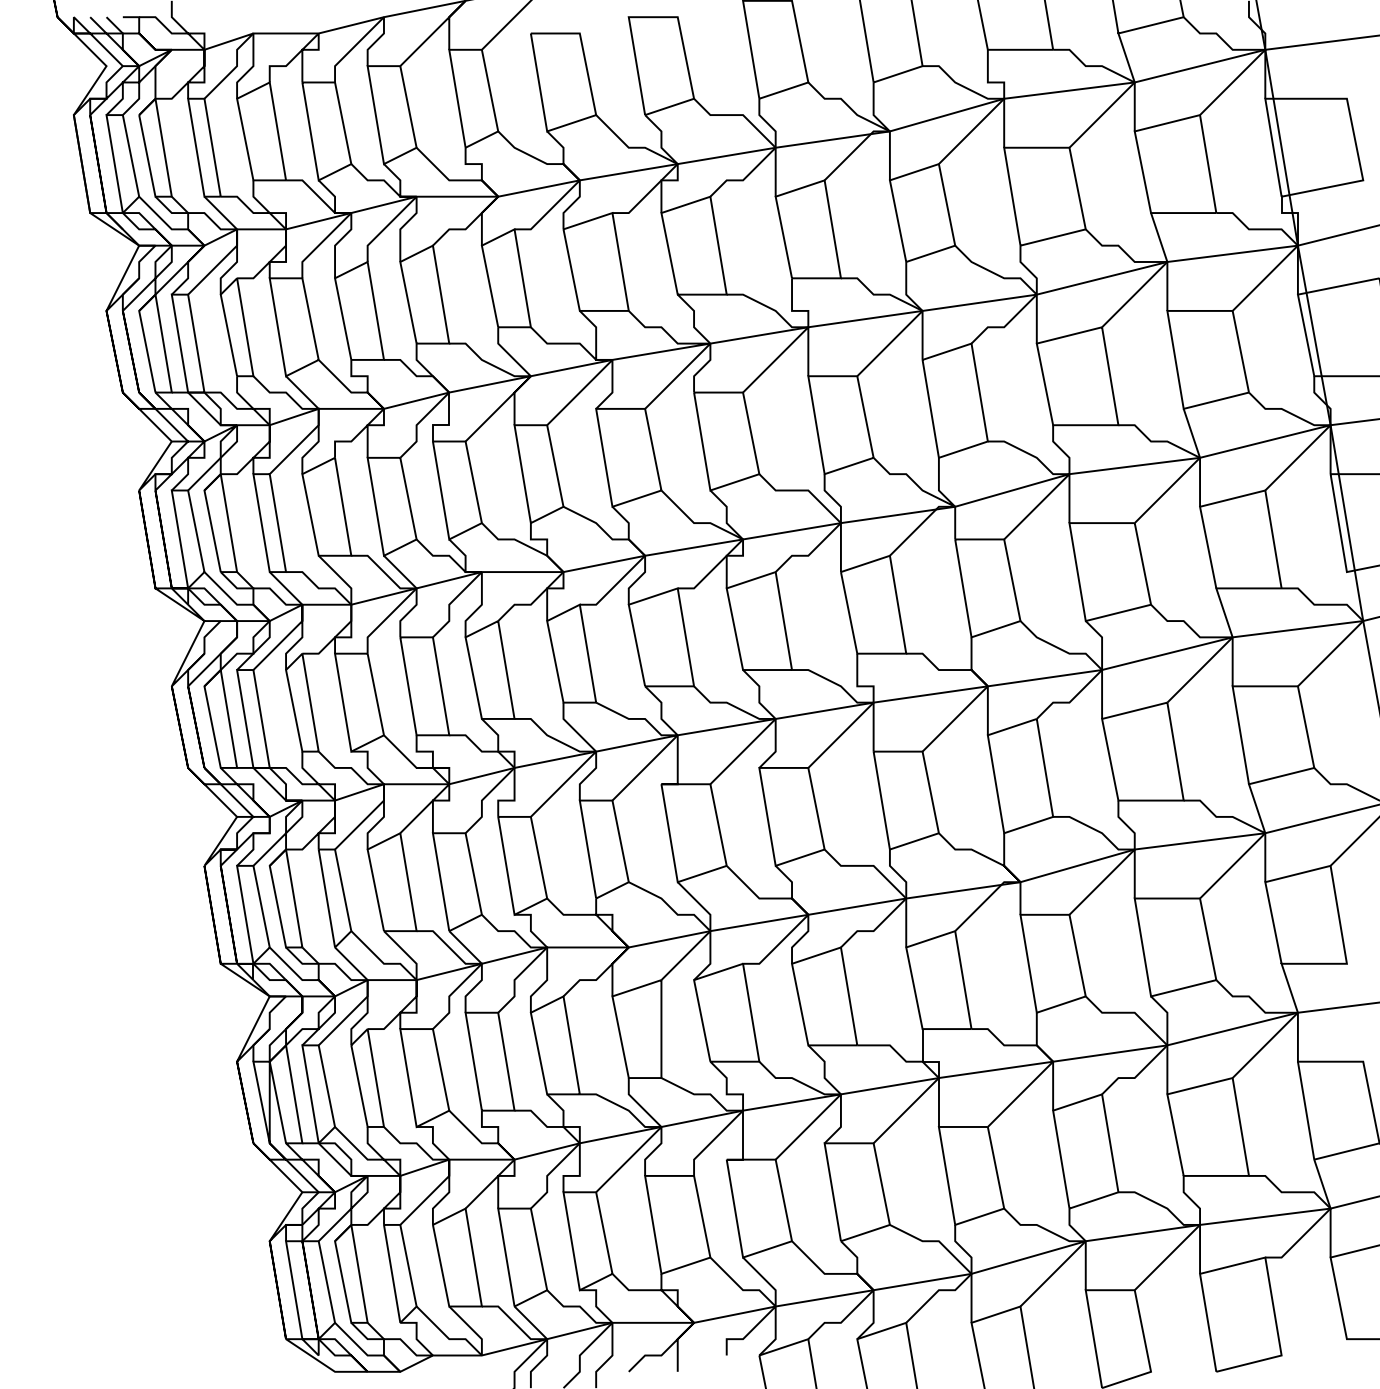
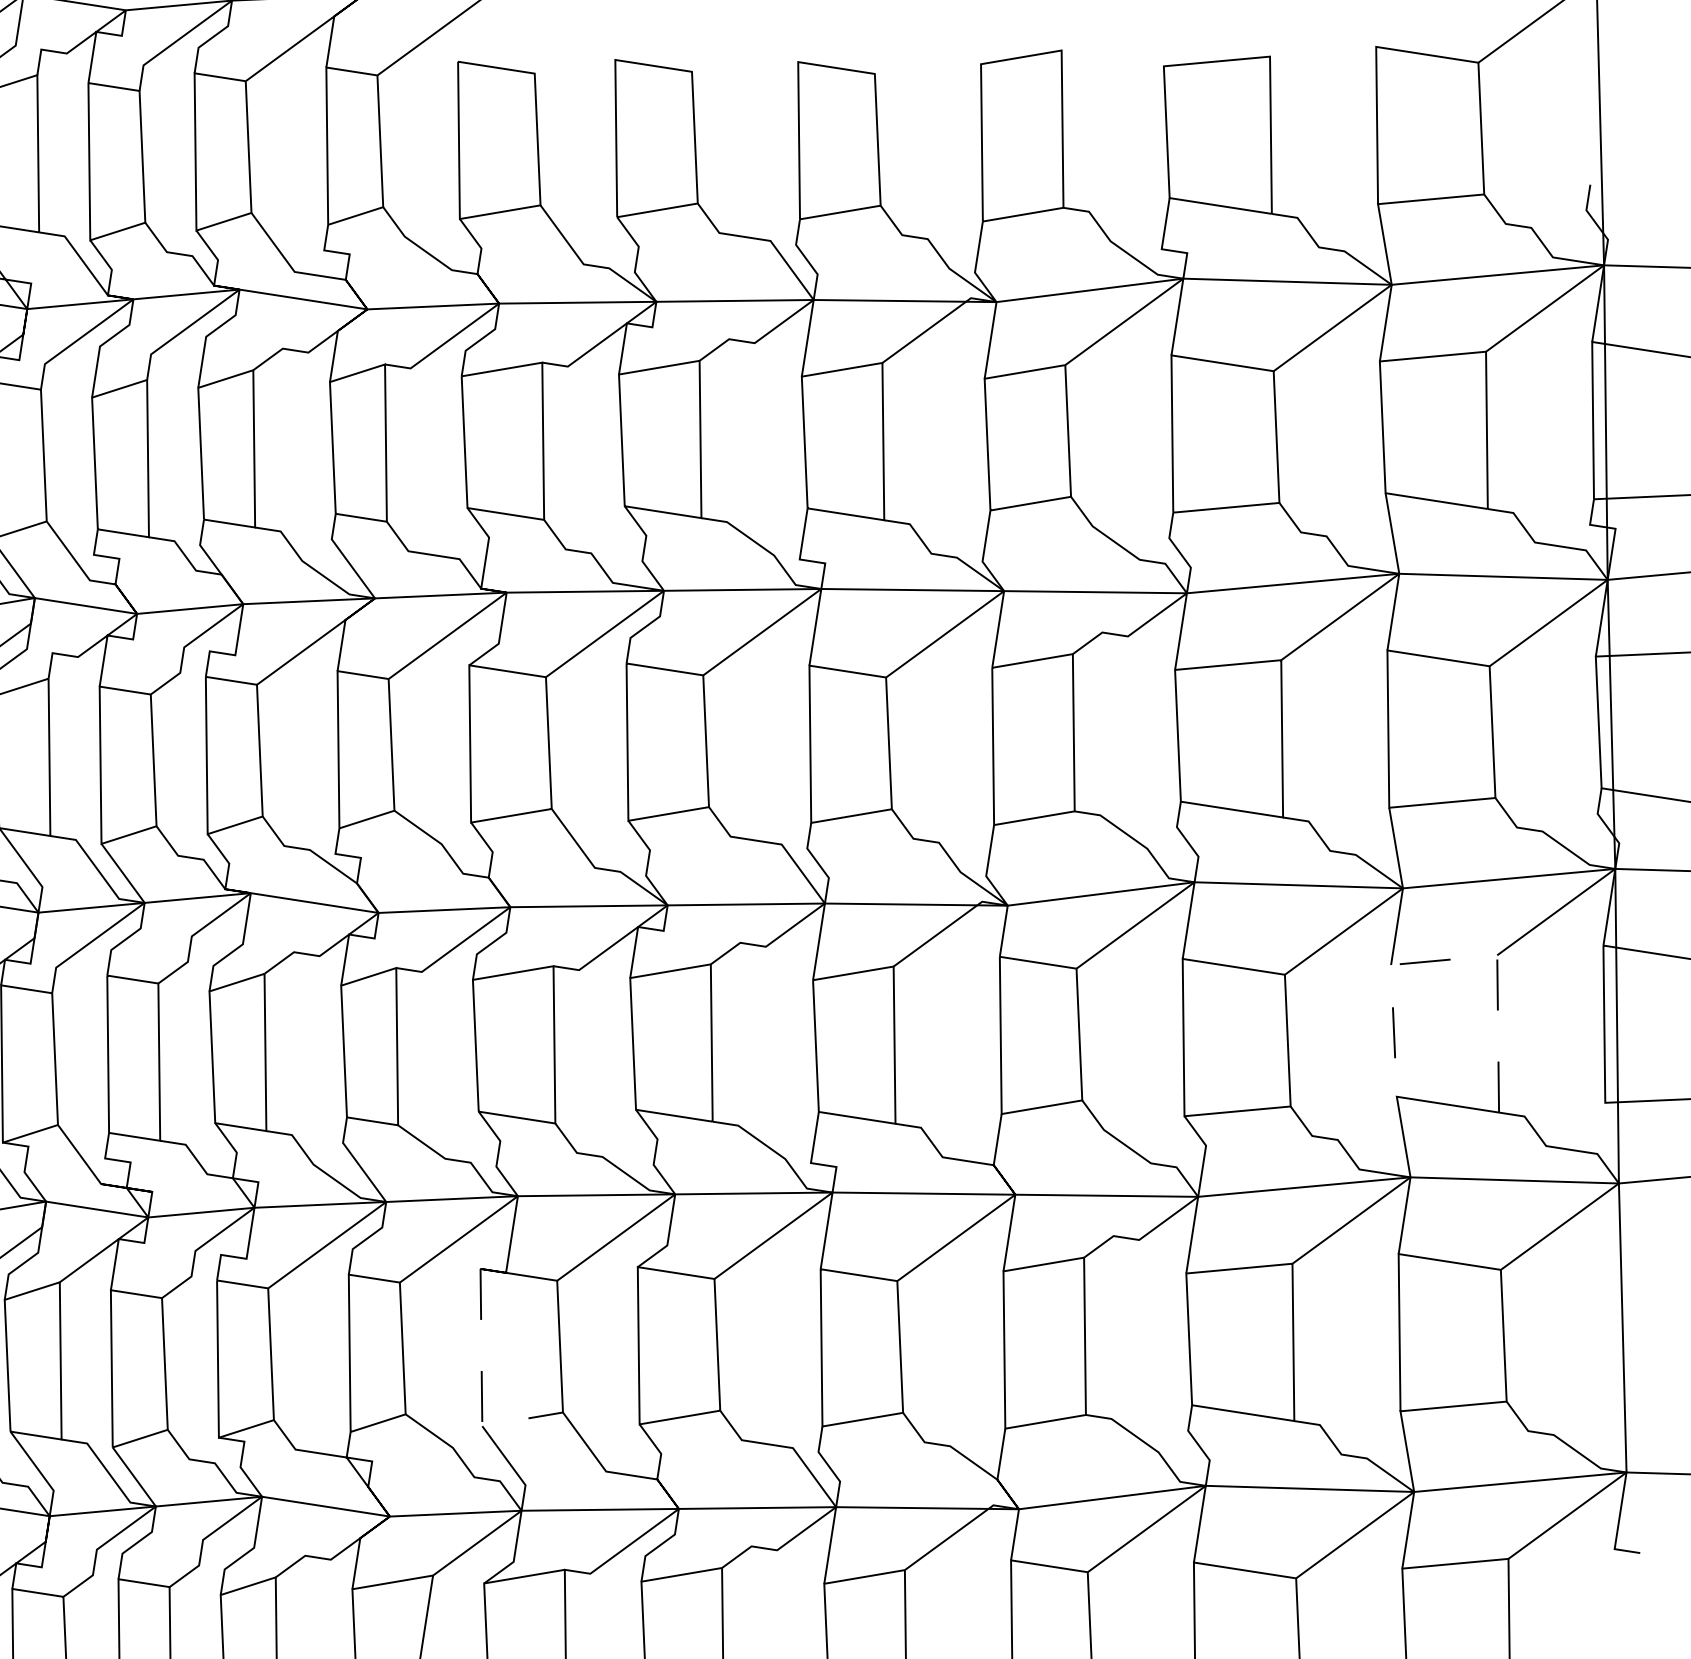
line: (1240, 496) -> (1456, 958), solid -> dashed
line: (673, 859) -> (481, 1389), solid -> dashed

